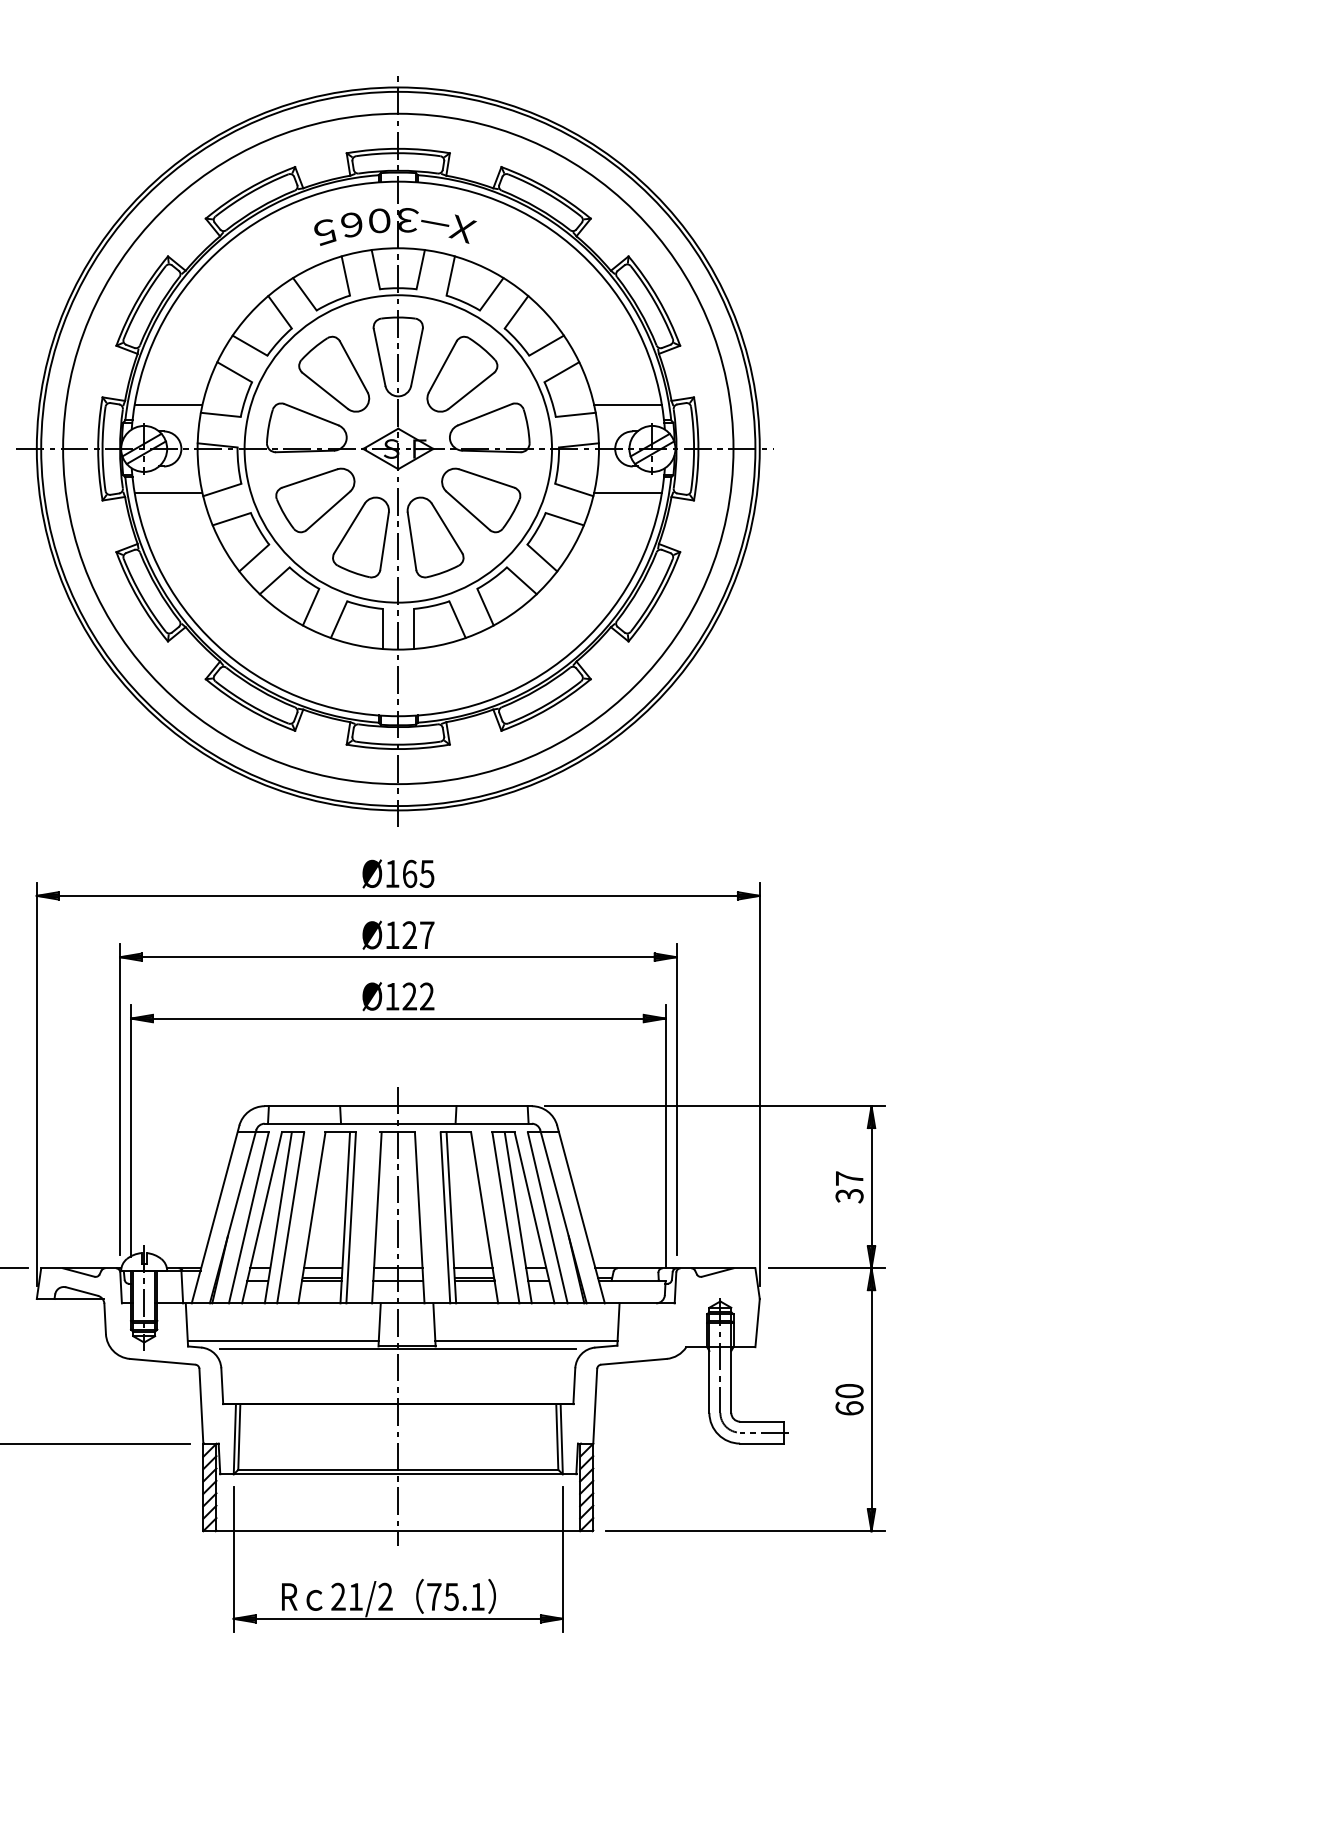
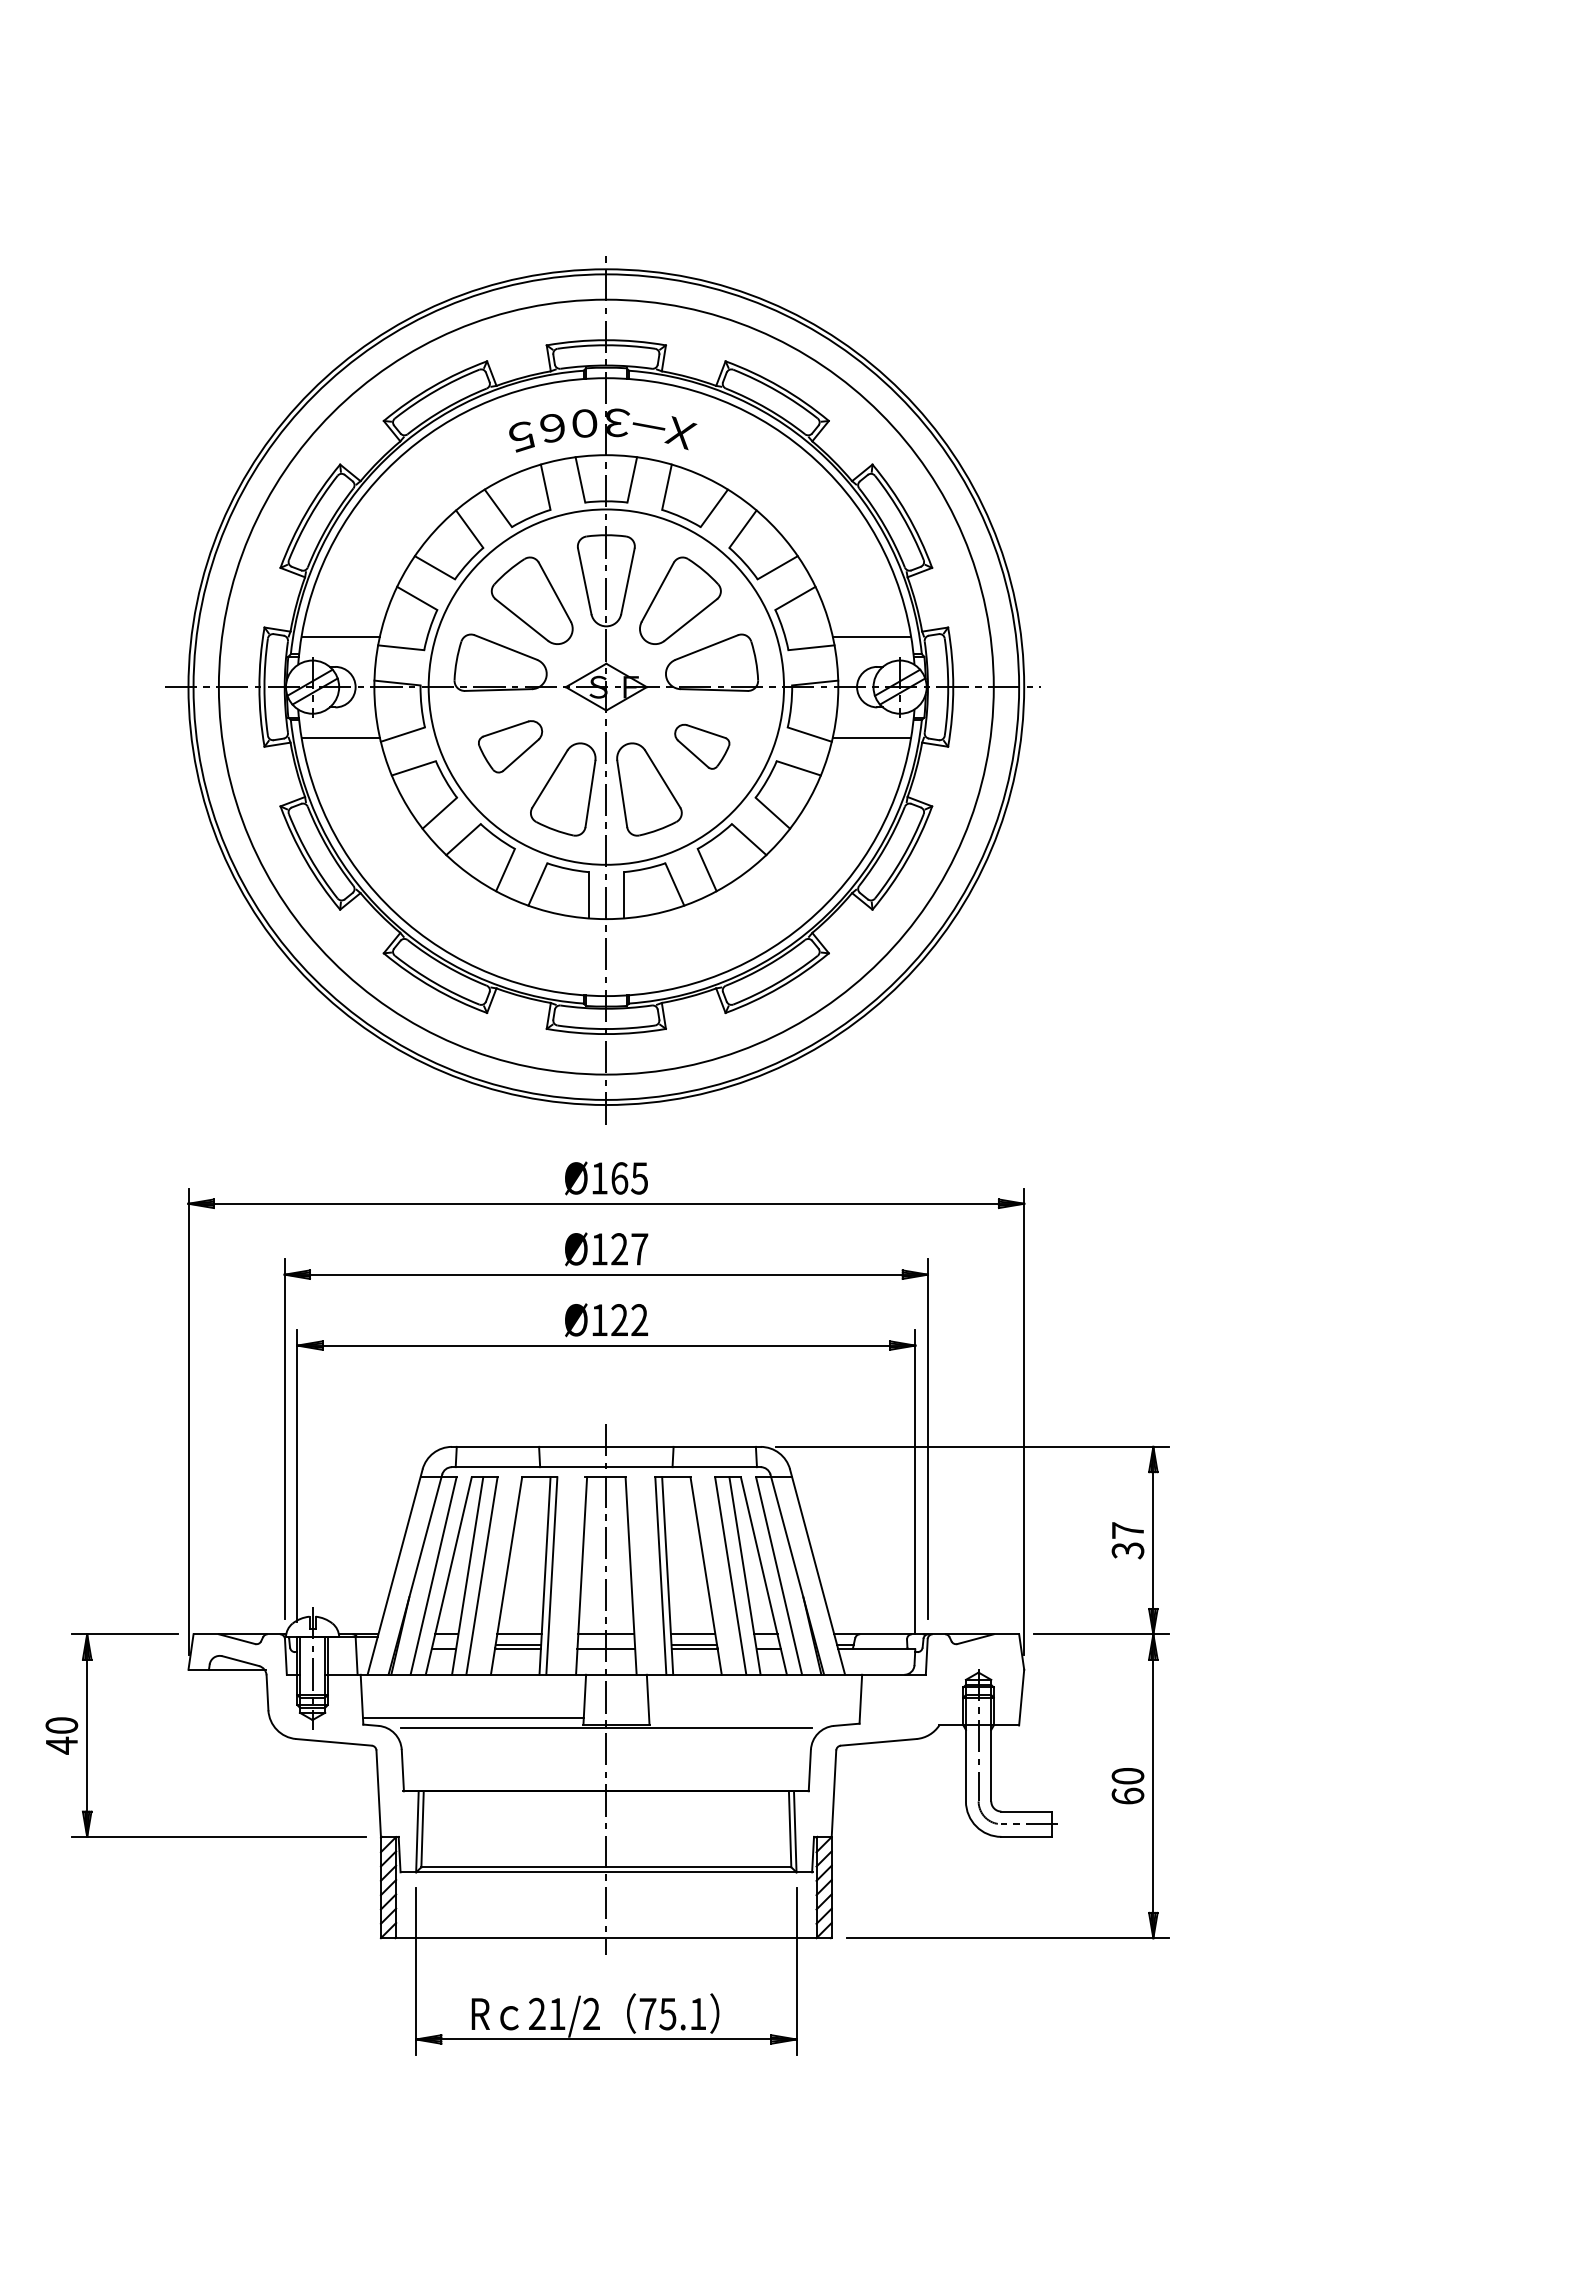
part: (315, 500) -> (510, 746), size x0.7
part: (481, 500) -> (702, 746), size x0.6
line: (526, 1341) -> (754, 1718), removed

